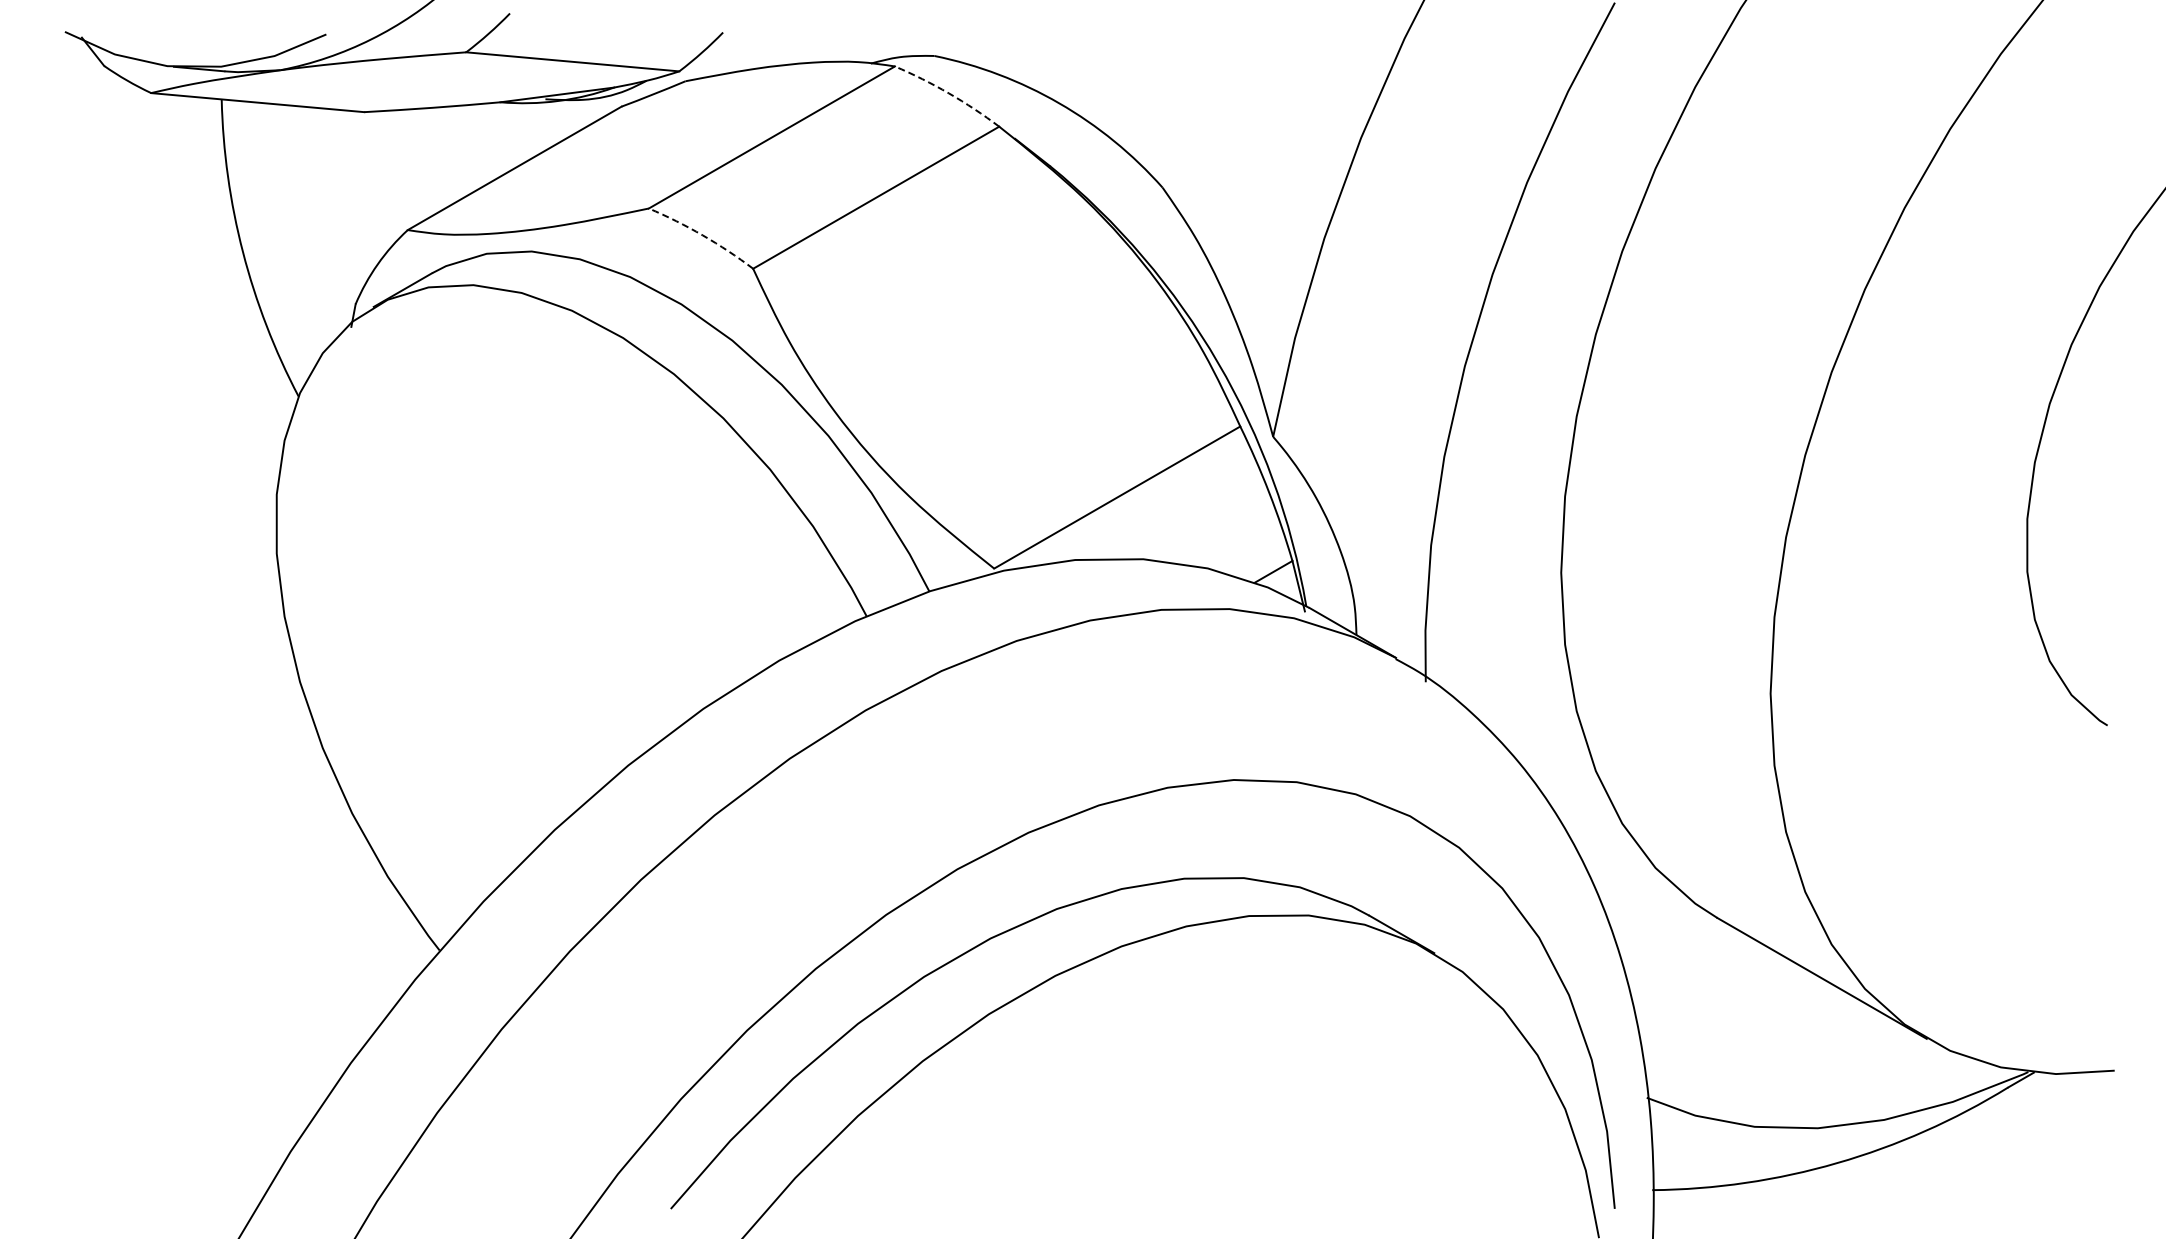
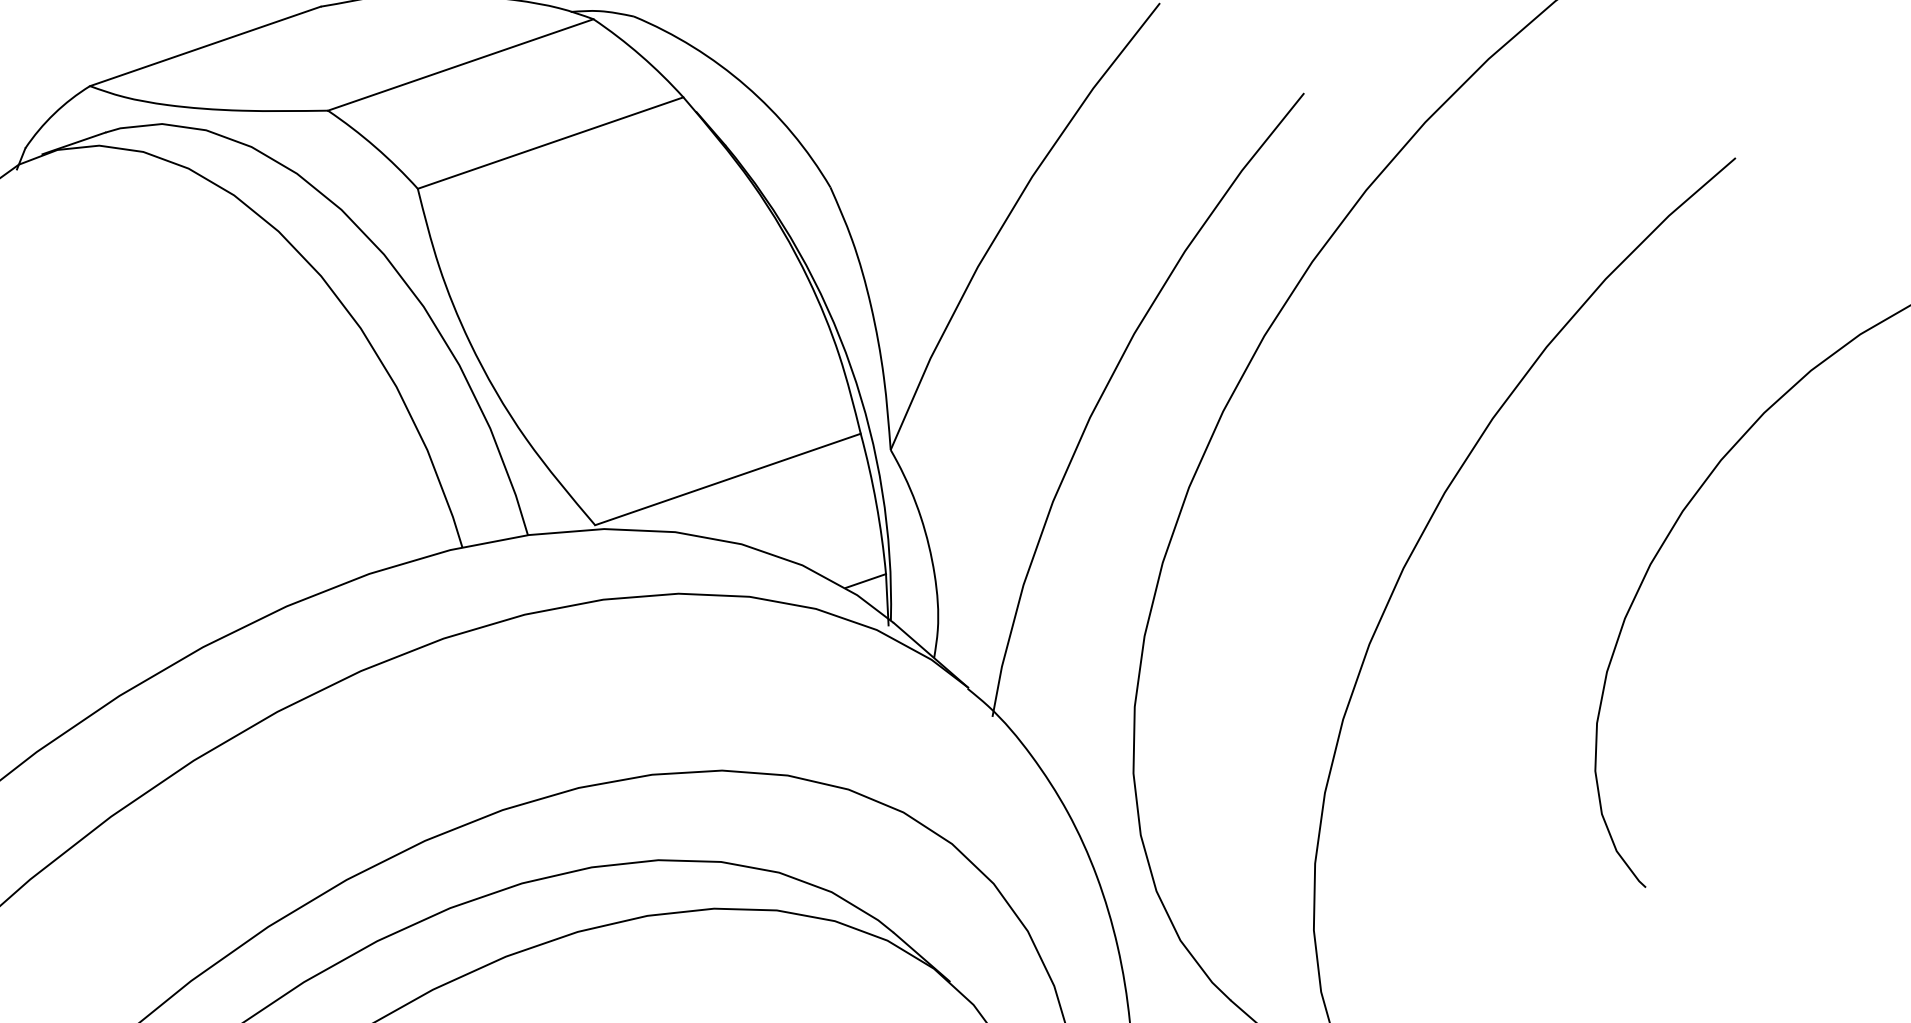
arc: (948, 93) -> (640, 55), dashed -> solid
arc: (702, 235) -> (374, 146), dashed -> solid

